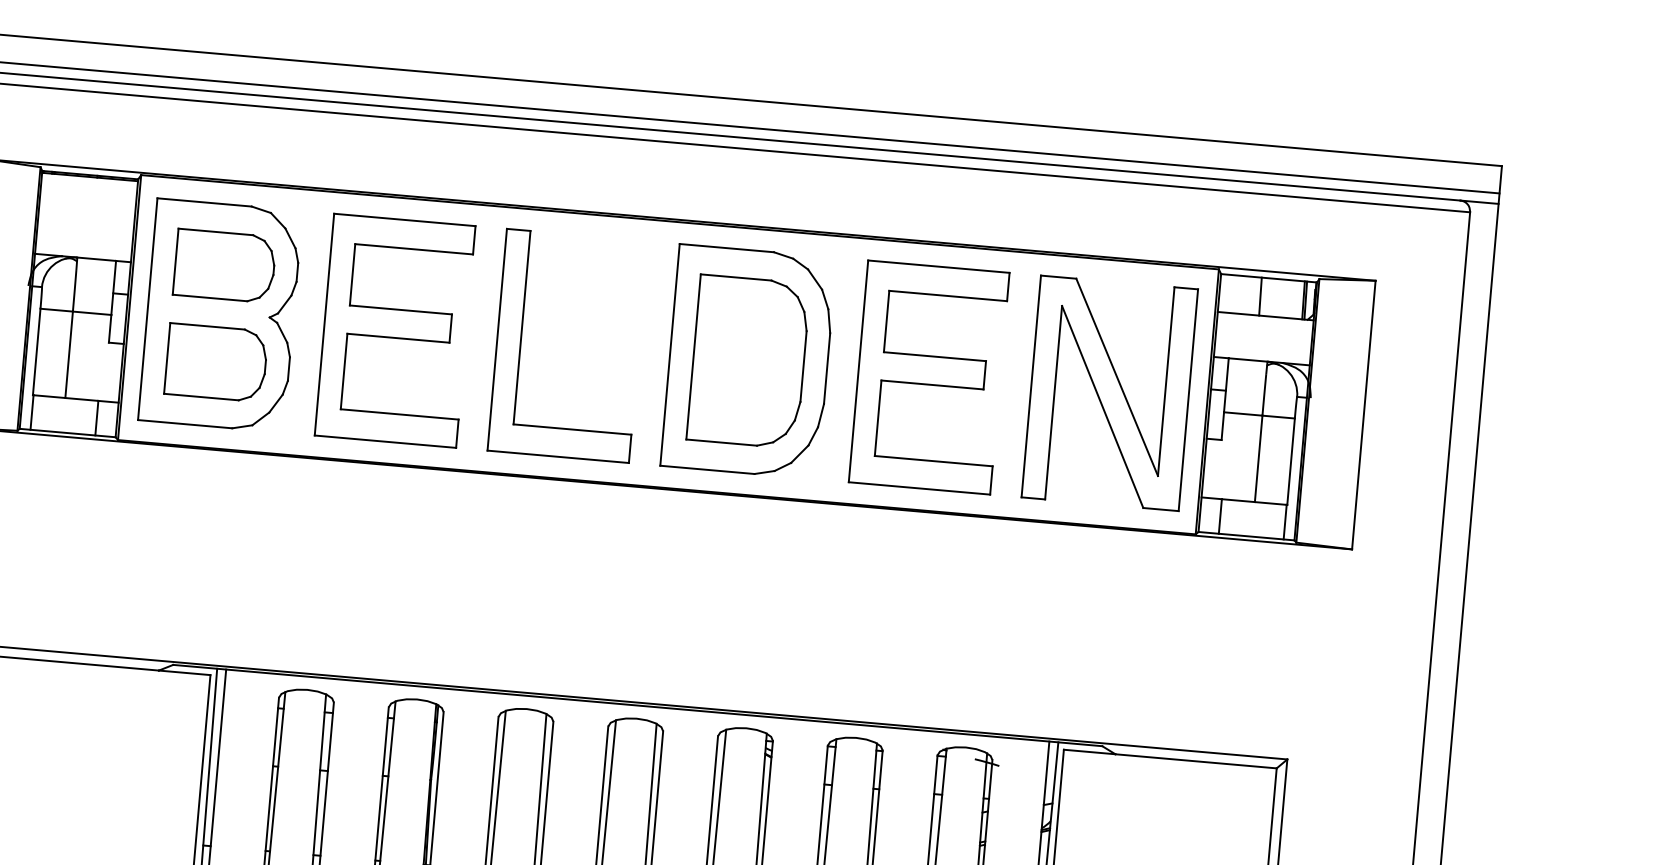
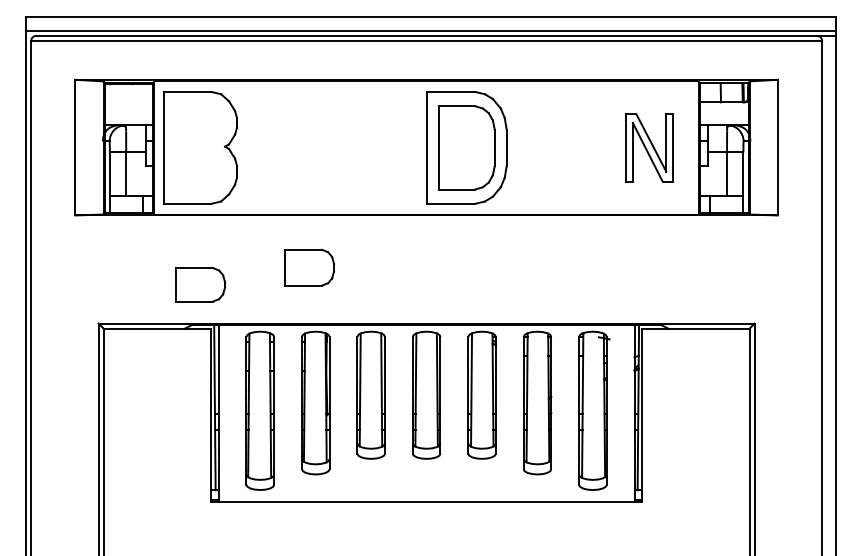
part: (225, 265) -> (200, 284), moved
part: (395, 330) -> (288, 147), removed
part: (521, 341) -> (352, 147), removed
part: (216, 362) -> (309, 267), moved
part: (929, 376) -> (558, 147), removed
part: (1109, 392) -> (649, 147), size x0.6

